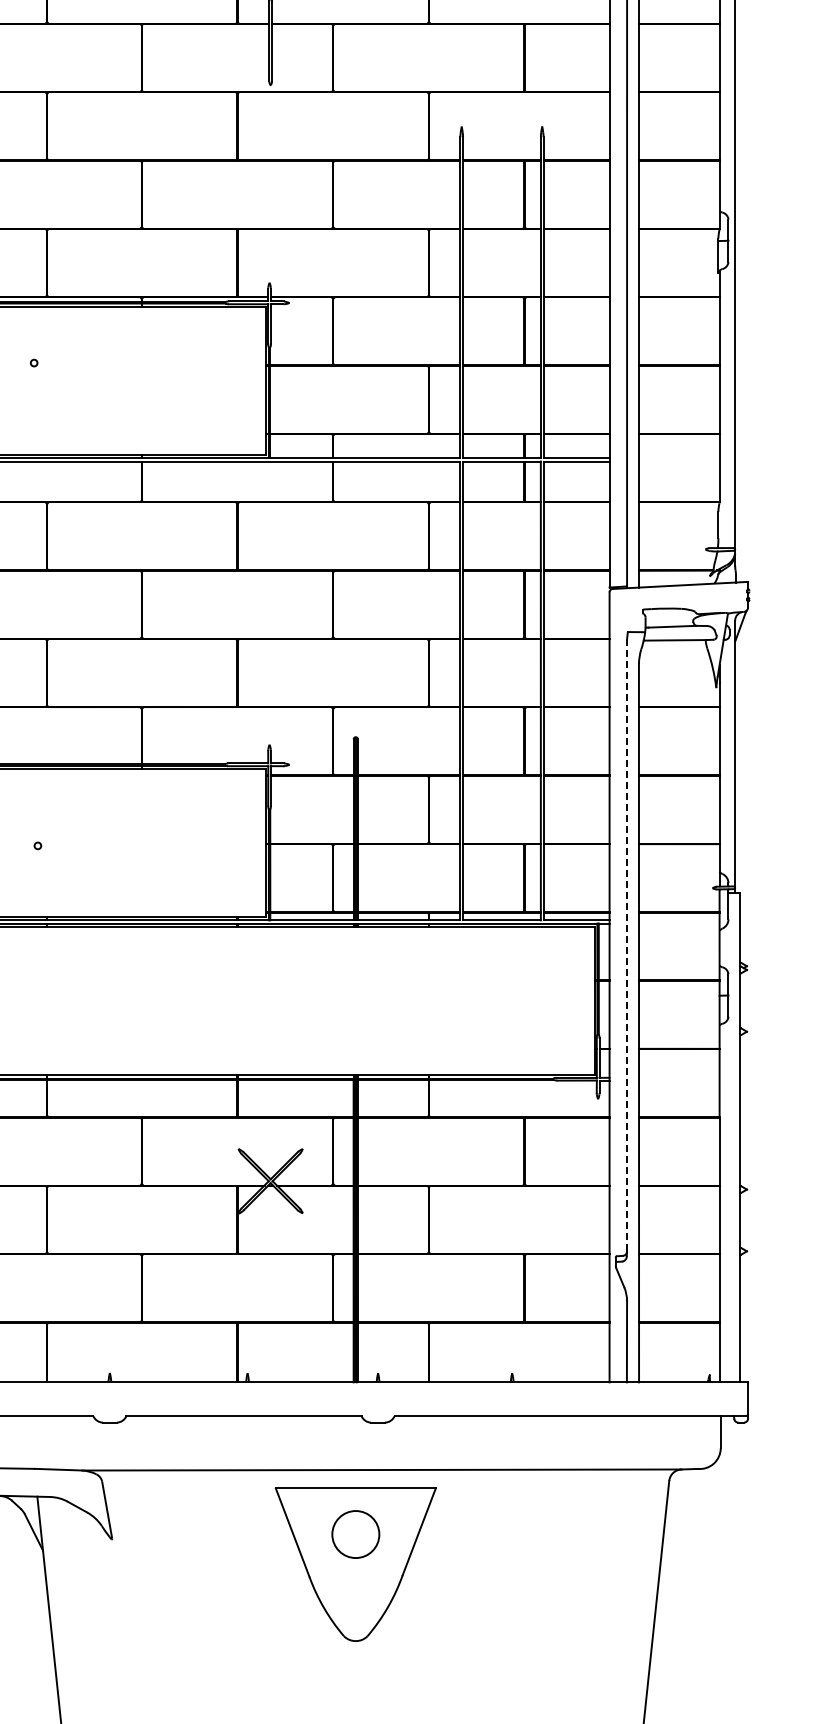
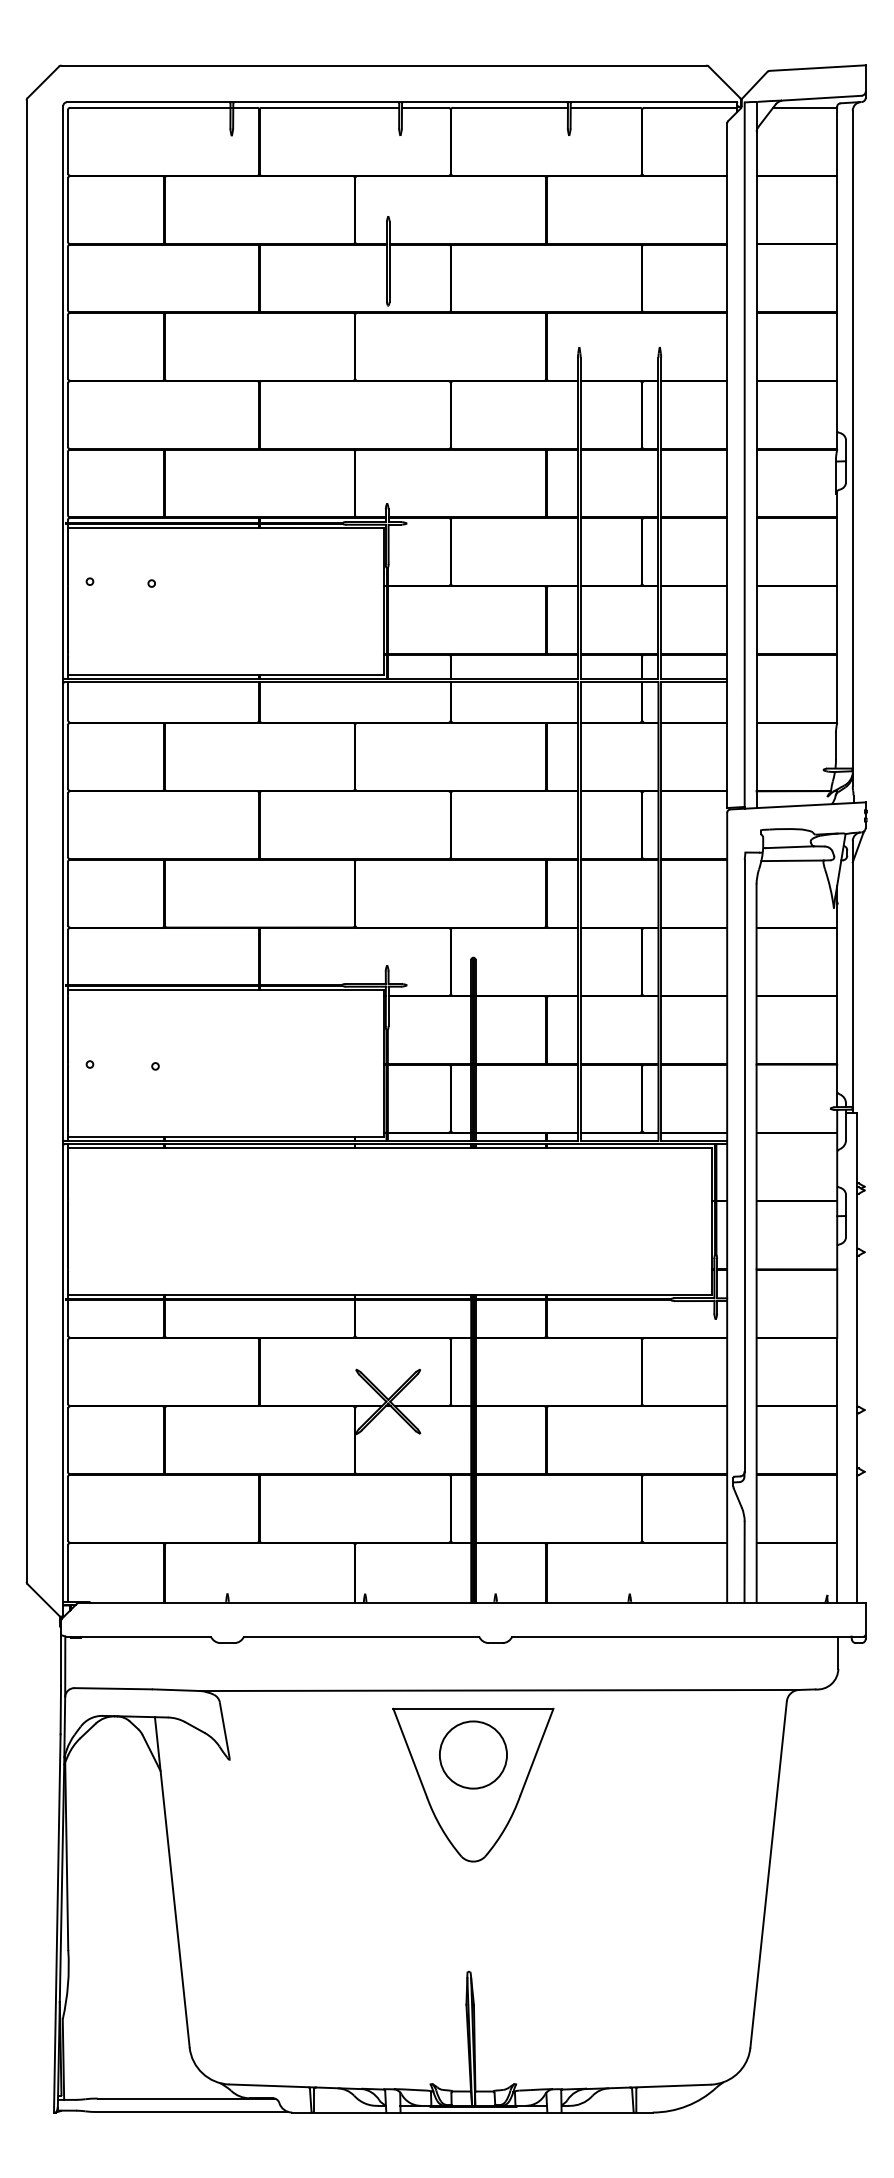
line: (626, 945) -> (744, 1165), dashed -> solid
circle: (355, 1534) -> (473, 1754), size x1.43

